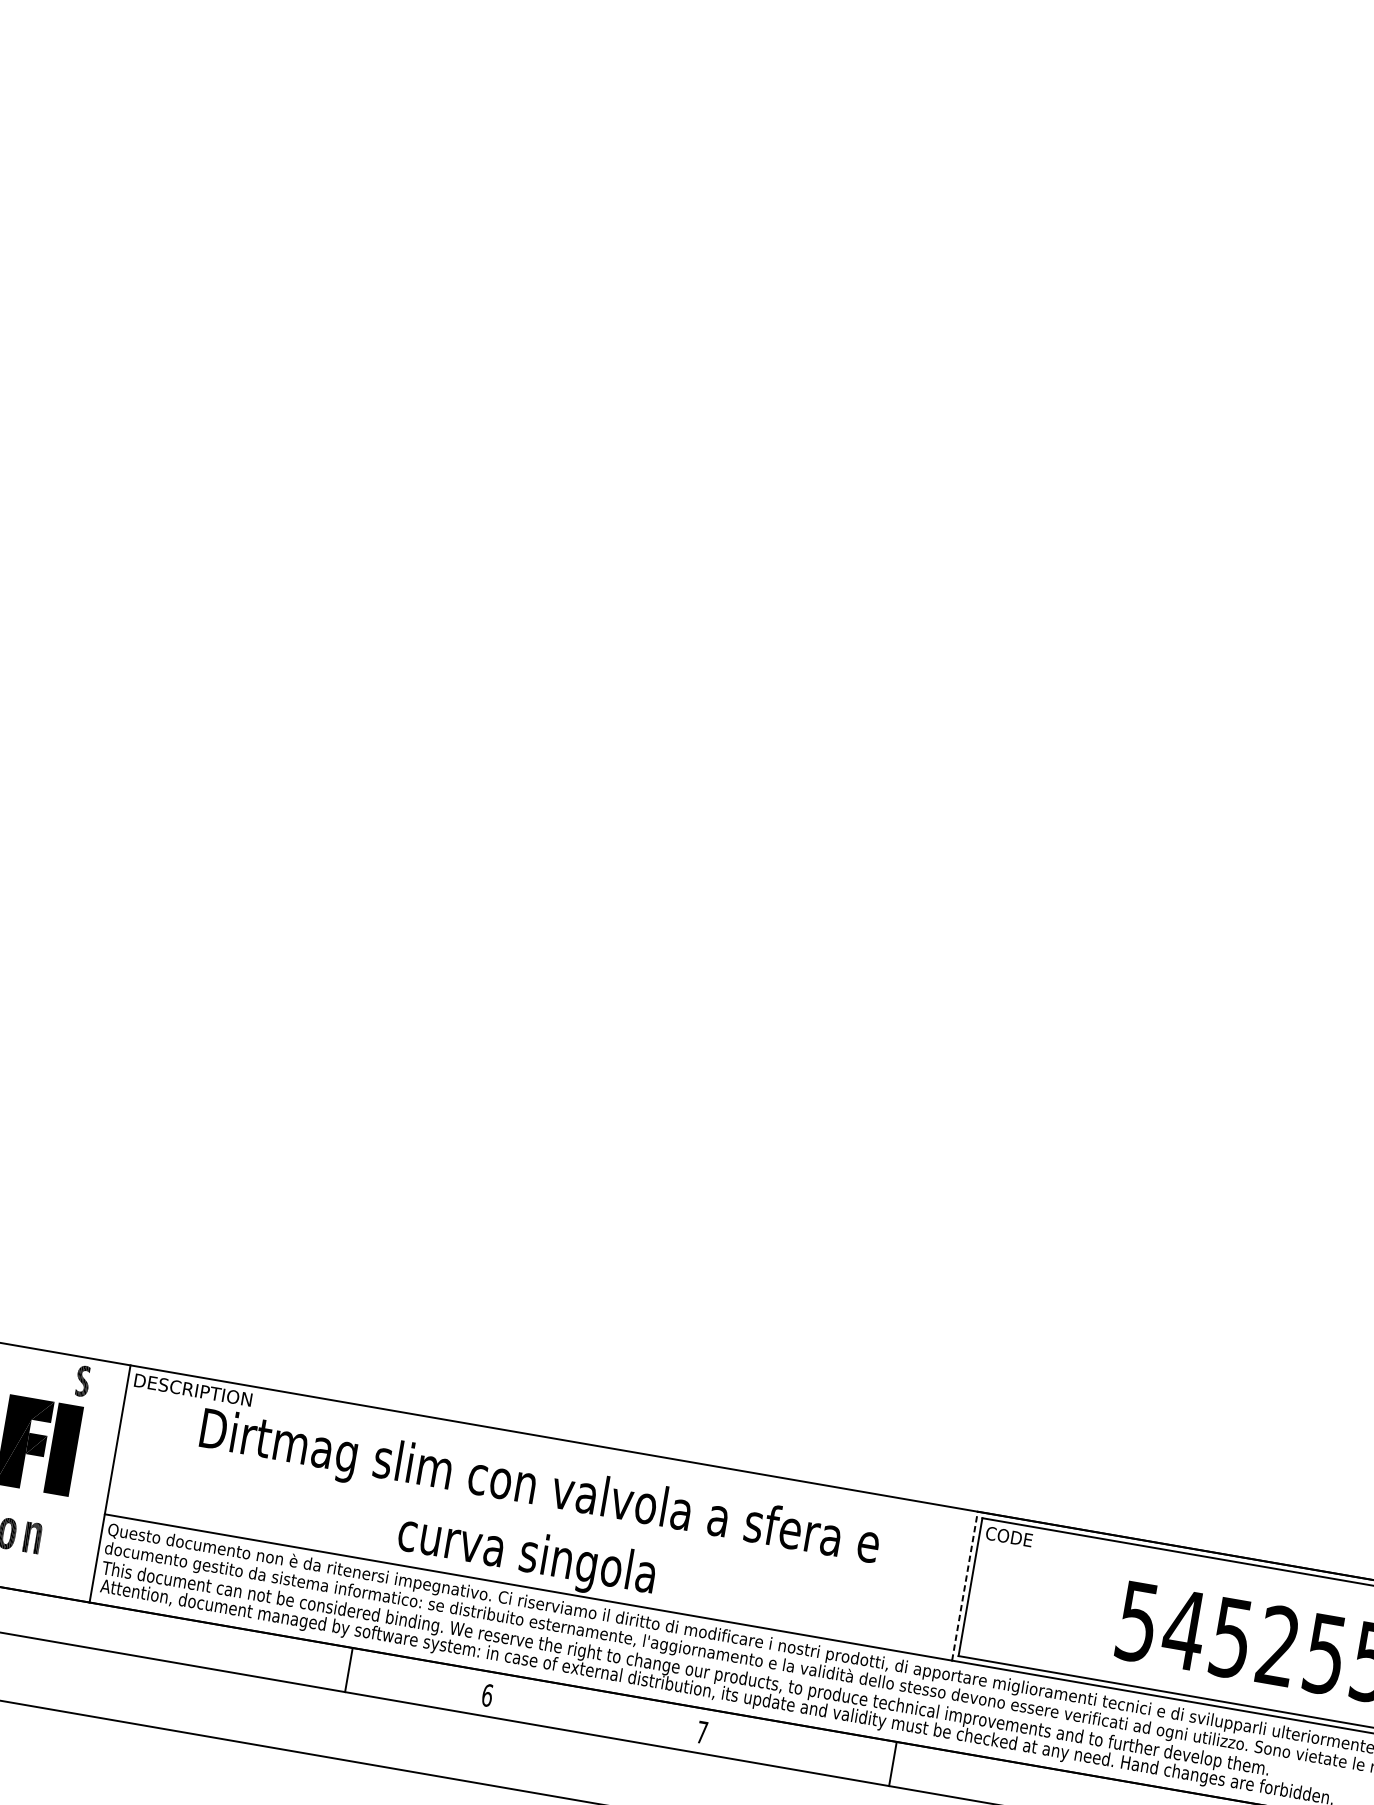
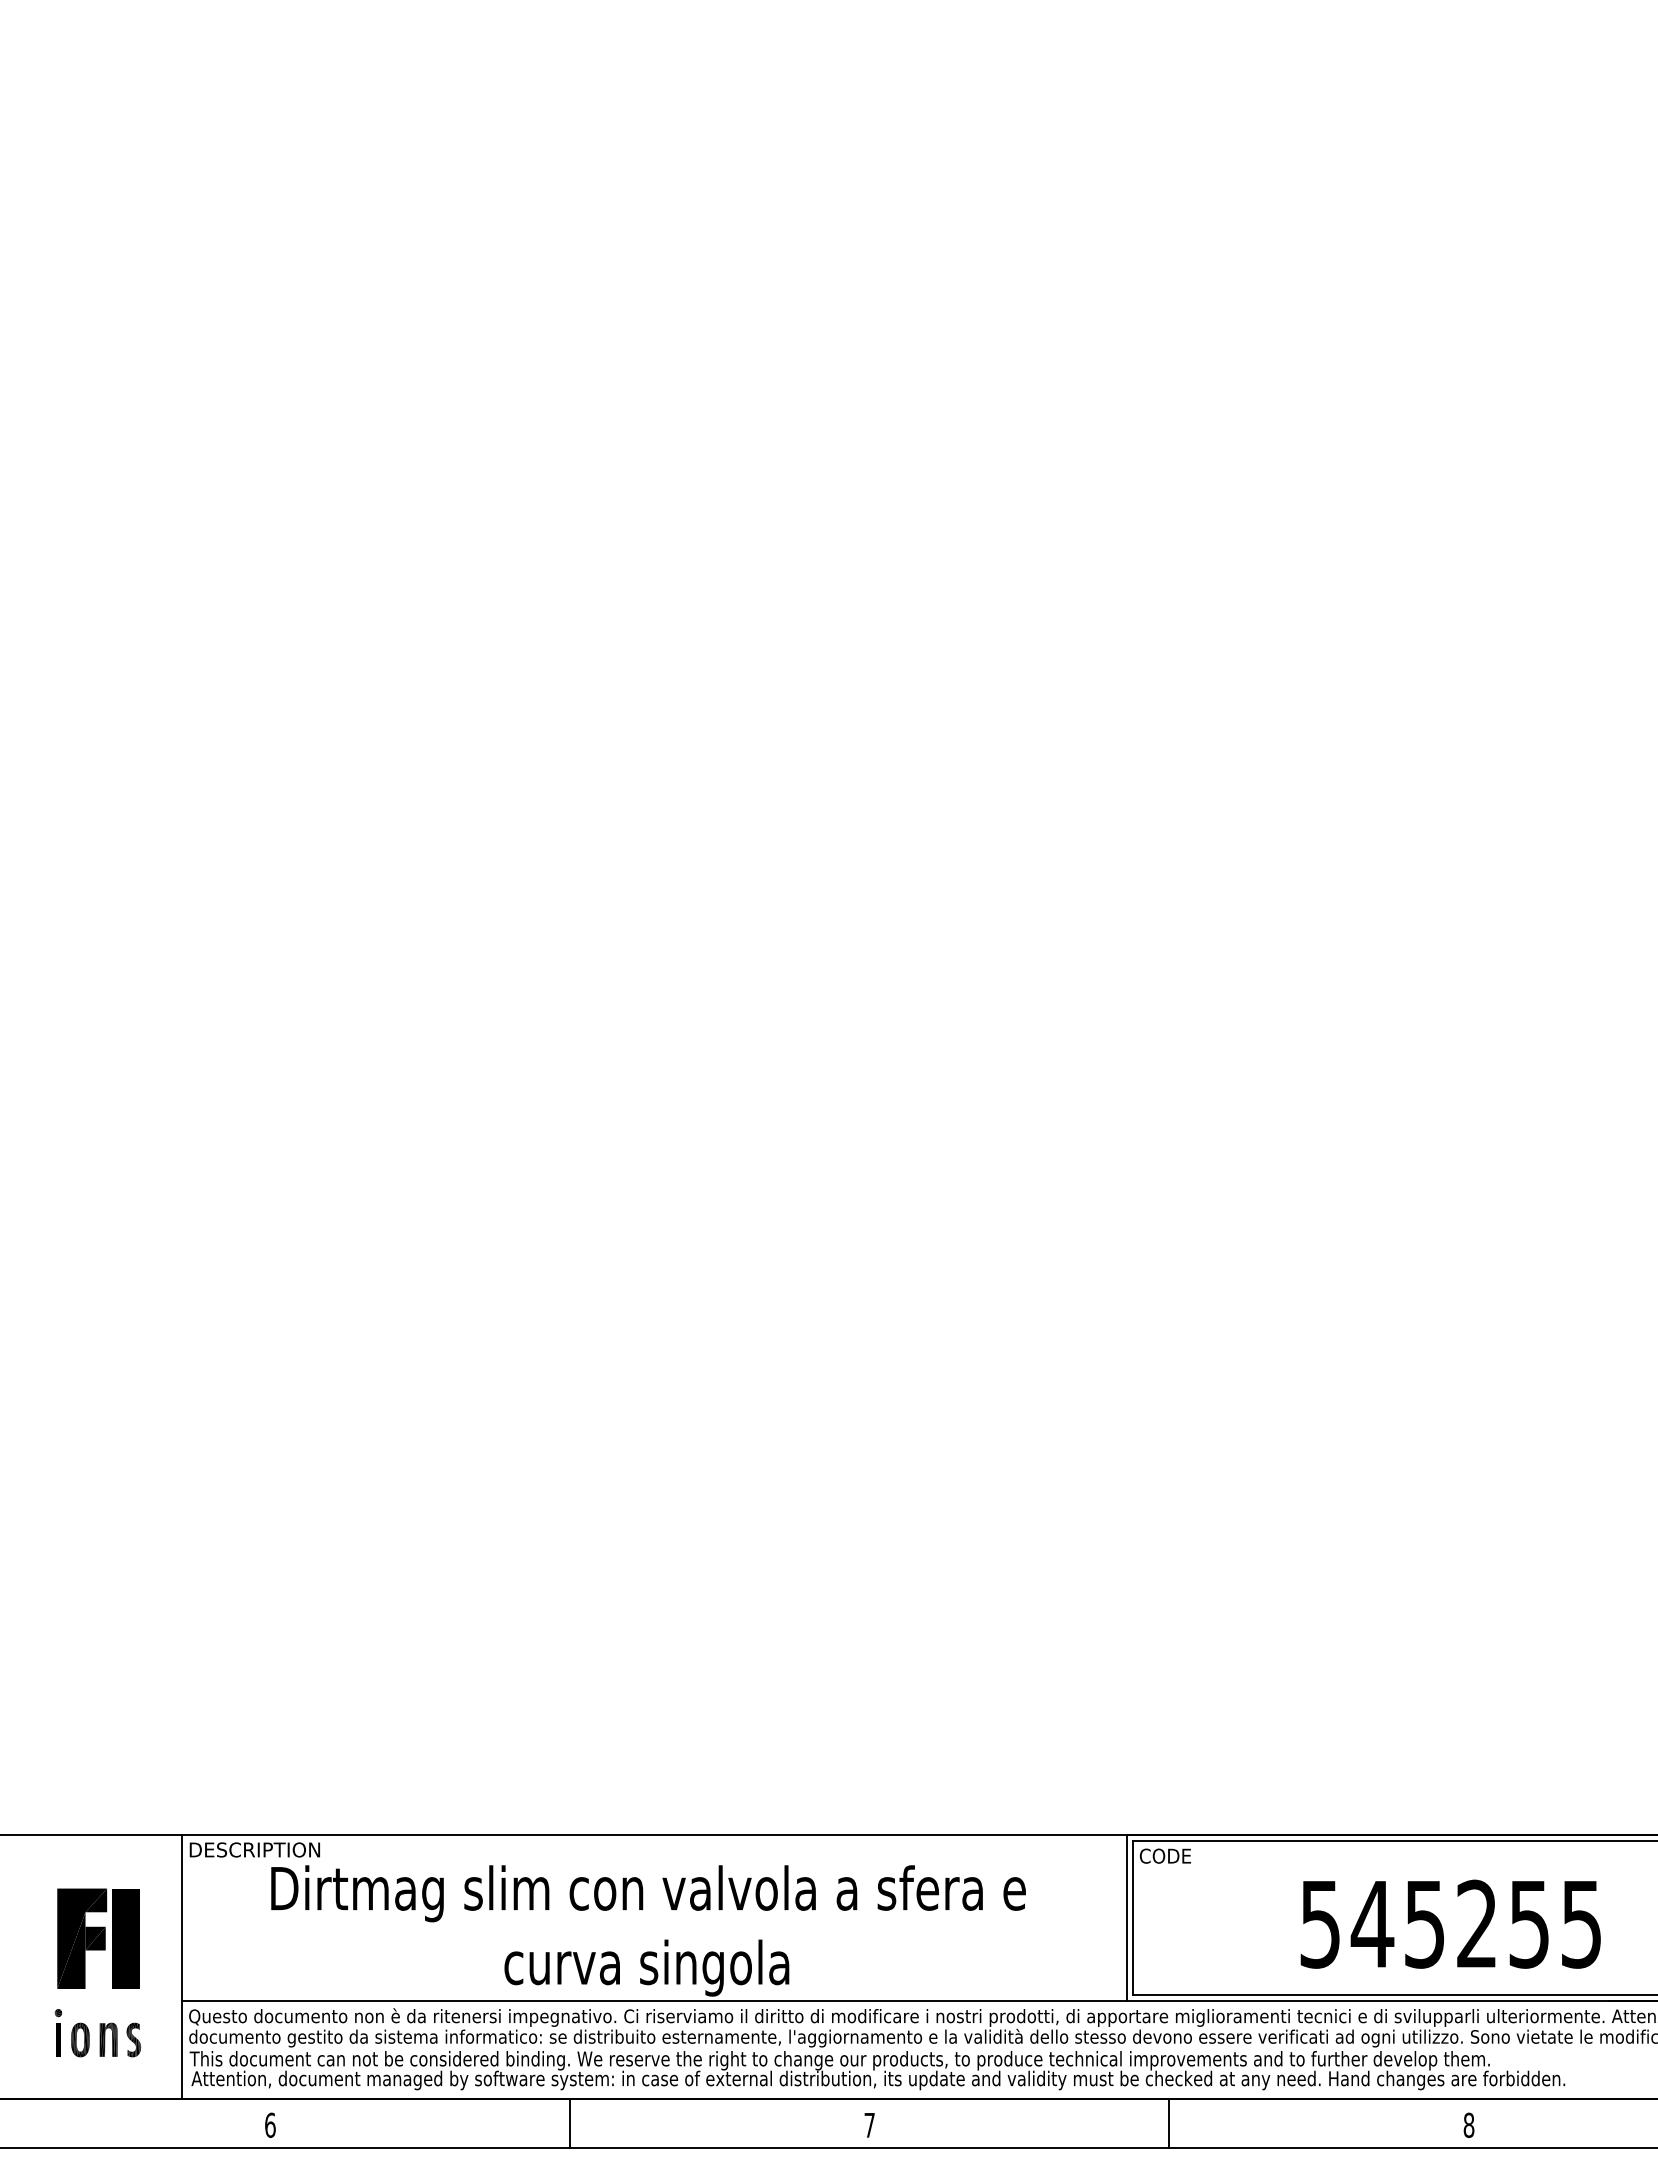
part: (82, 1380) -> (133, 2039), moved
line: (964, 1585) -> (1126, 1917), dashed -> solid
line: (348, 1669) -> (569, 2123), moved
text: (487, 1694) -> (270, 2124), moved
line: (893, 1763) -> (1169, 2123), moved

